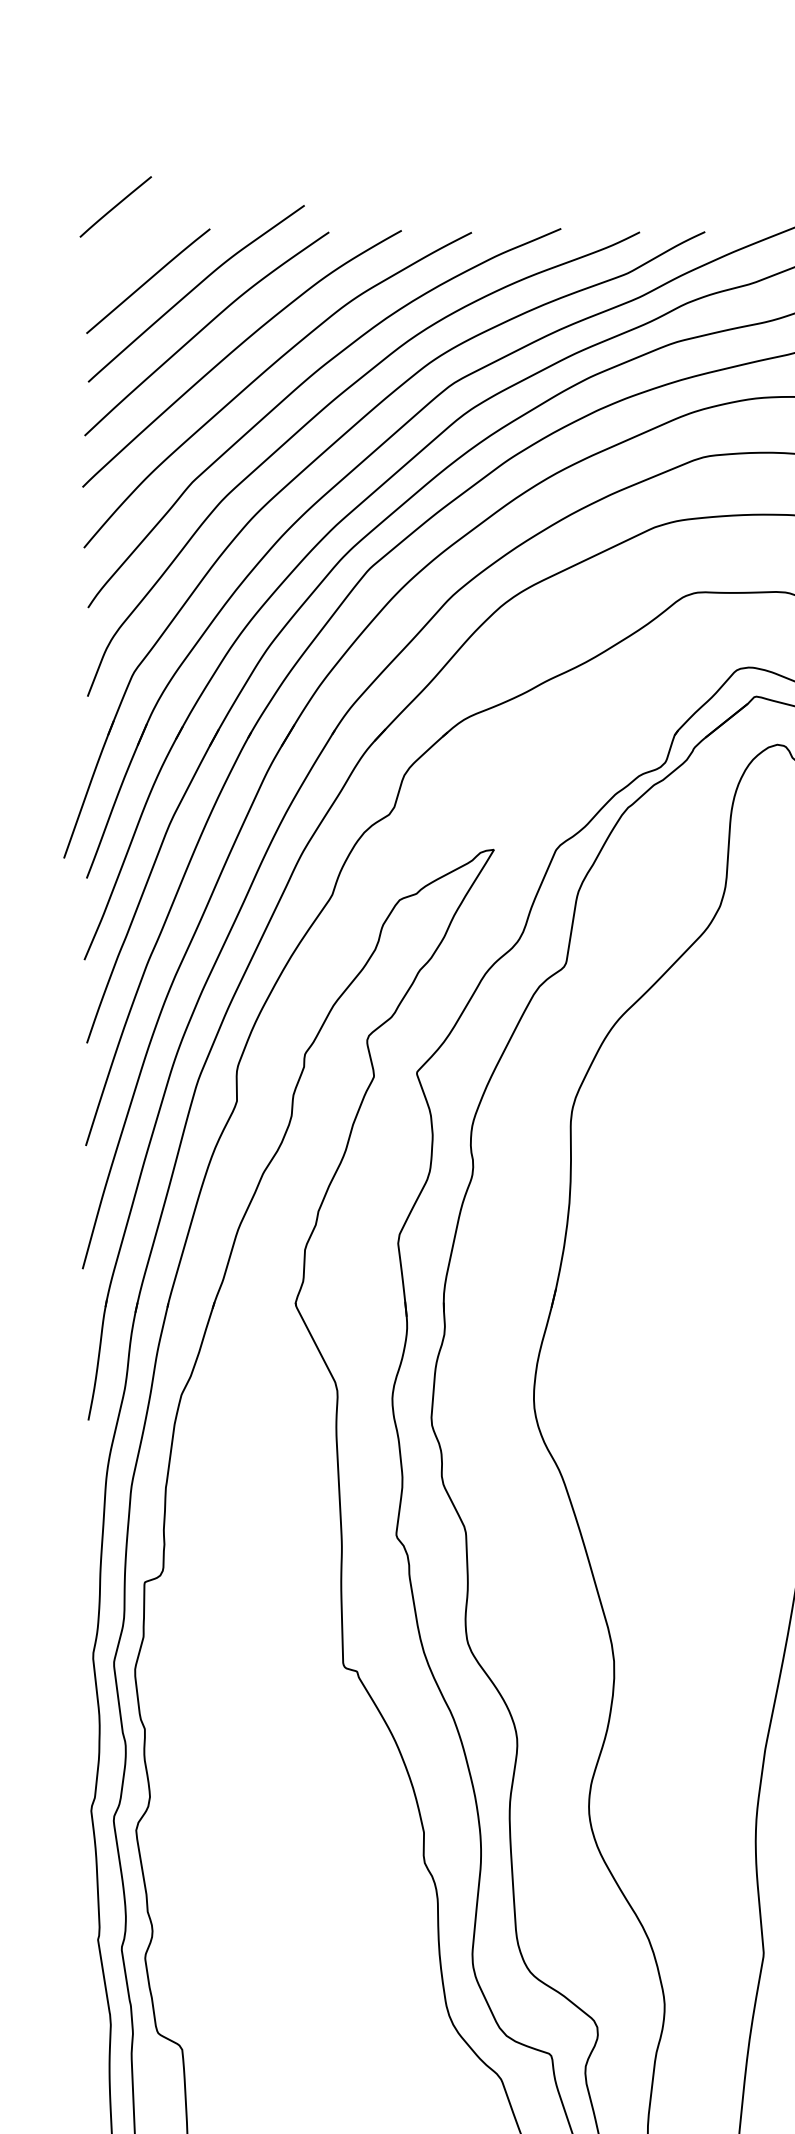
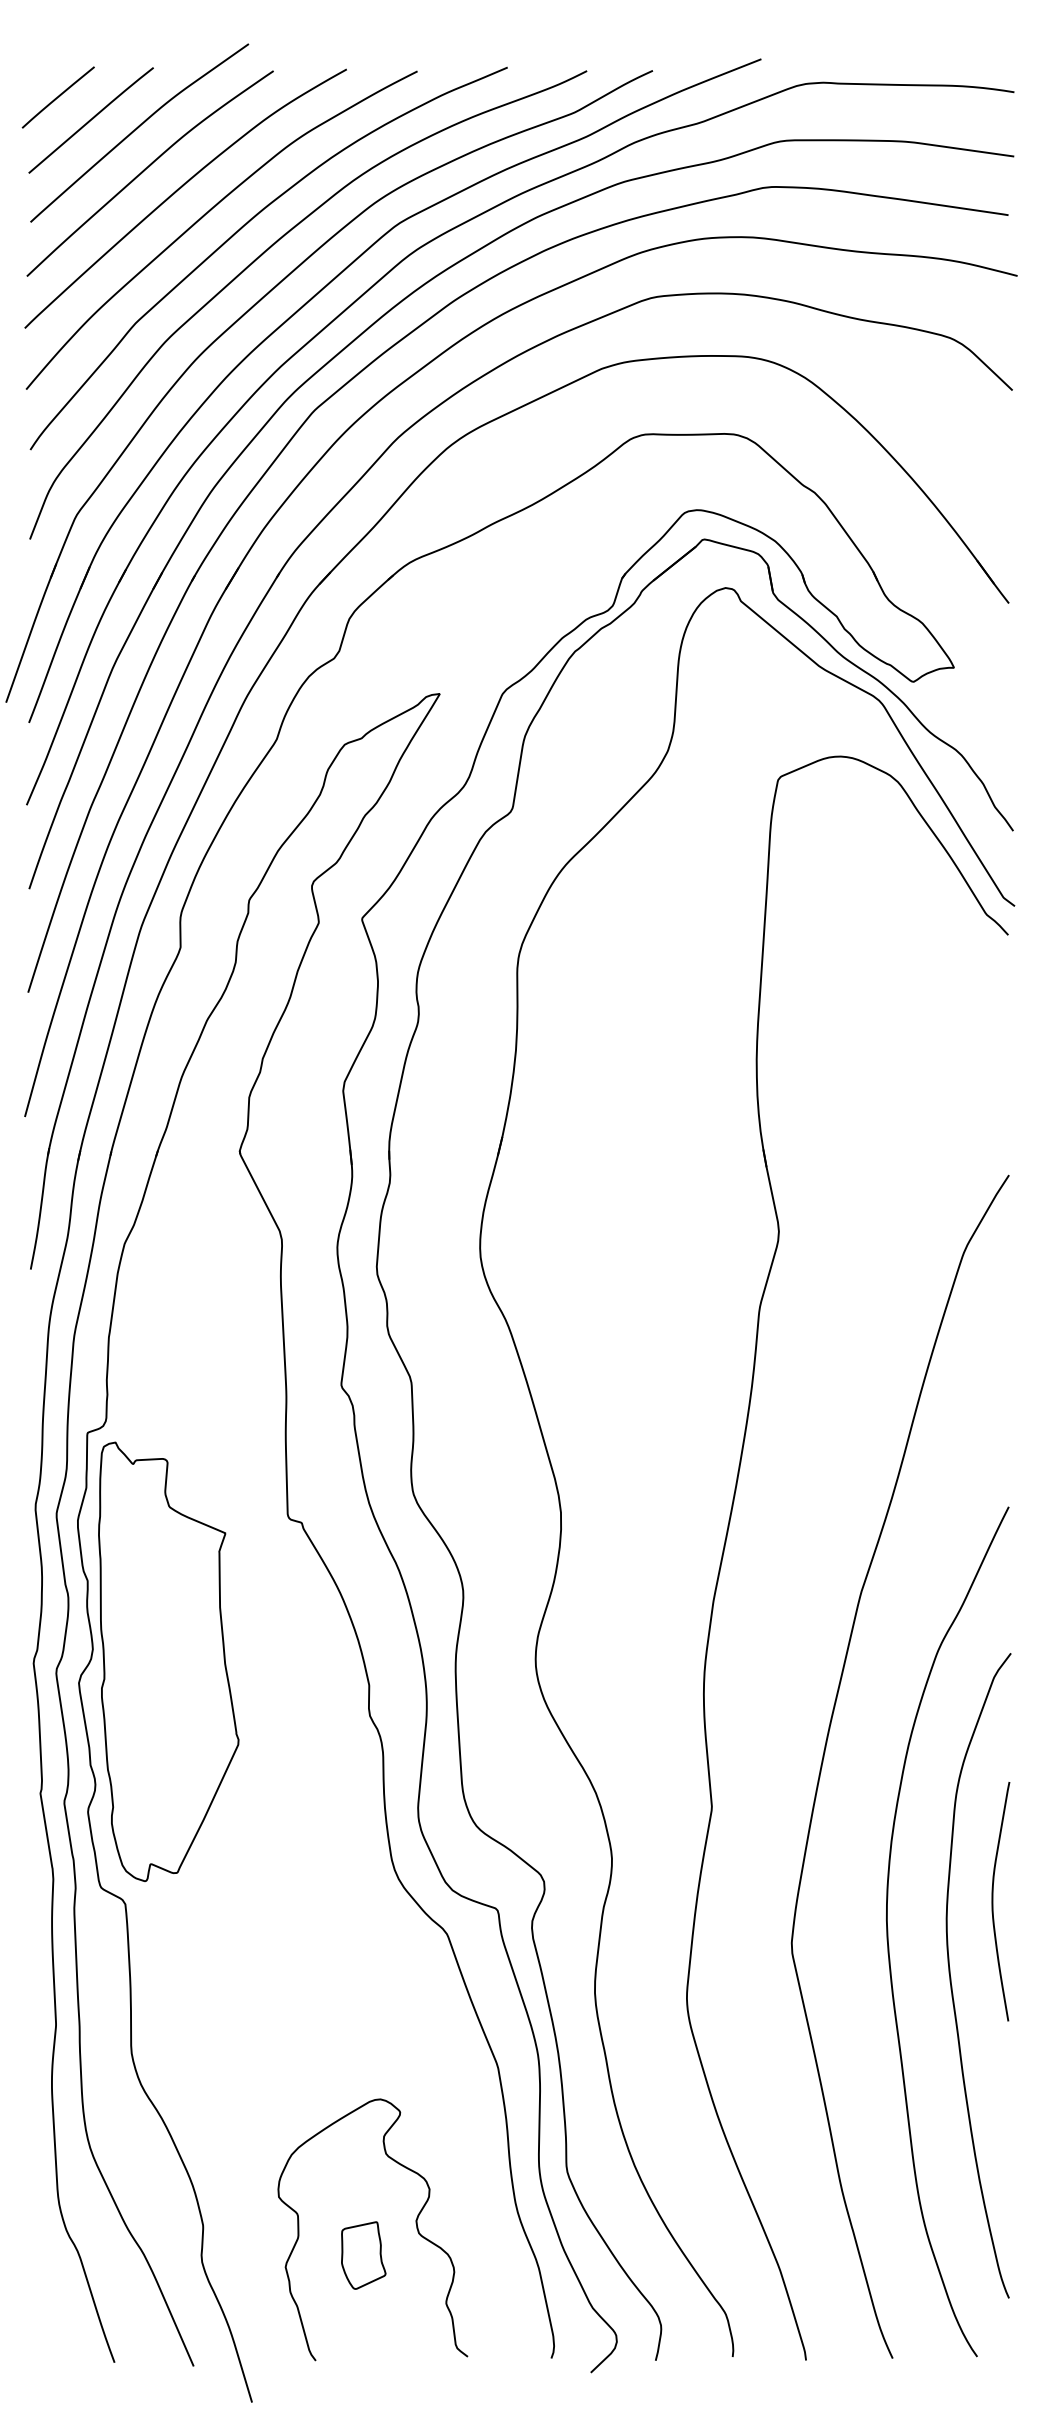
line: (114, 206) -> (57, 97), moved
part: (224, 1809) -> (168, 1661), added

